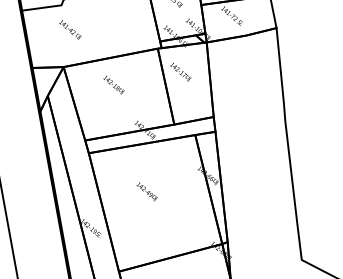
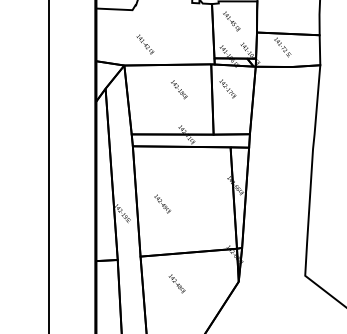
text: (70, 29) -> (145, 44), moved
text: (114, 84) -> (179, 89), moved
text: (146, 191) -> (162, 203), moved

